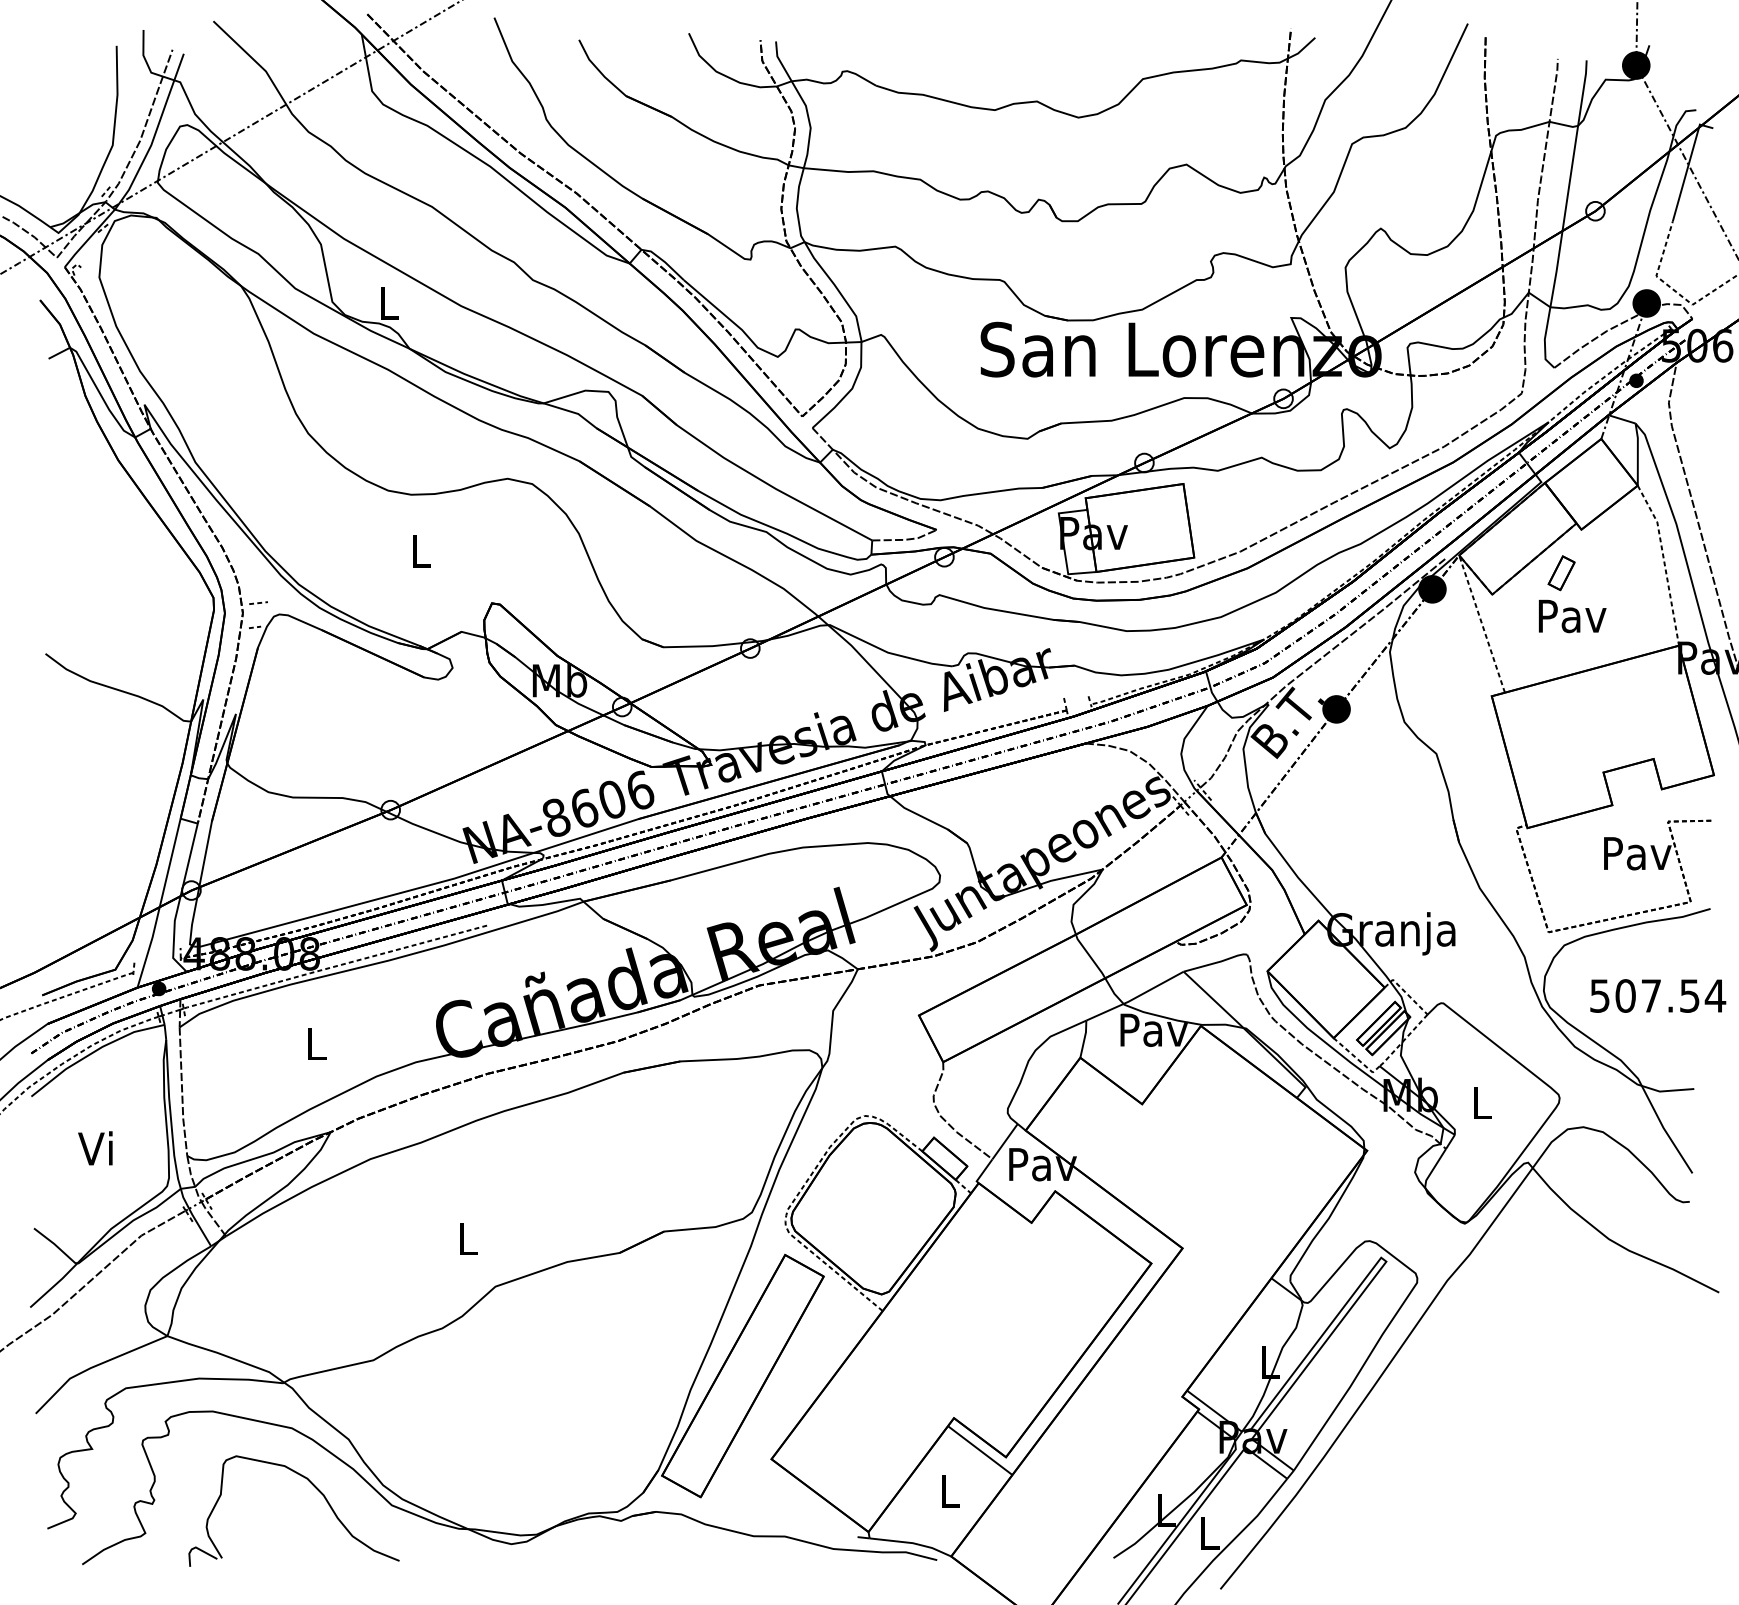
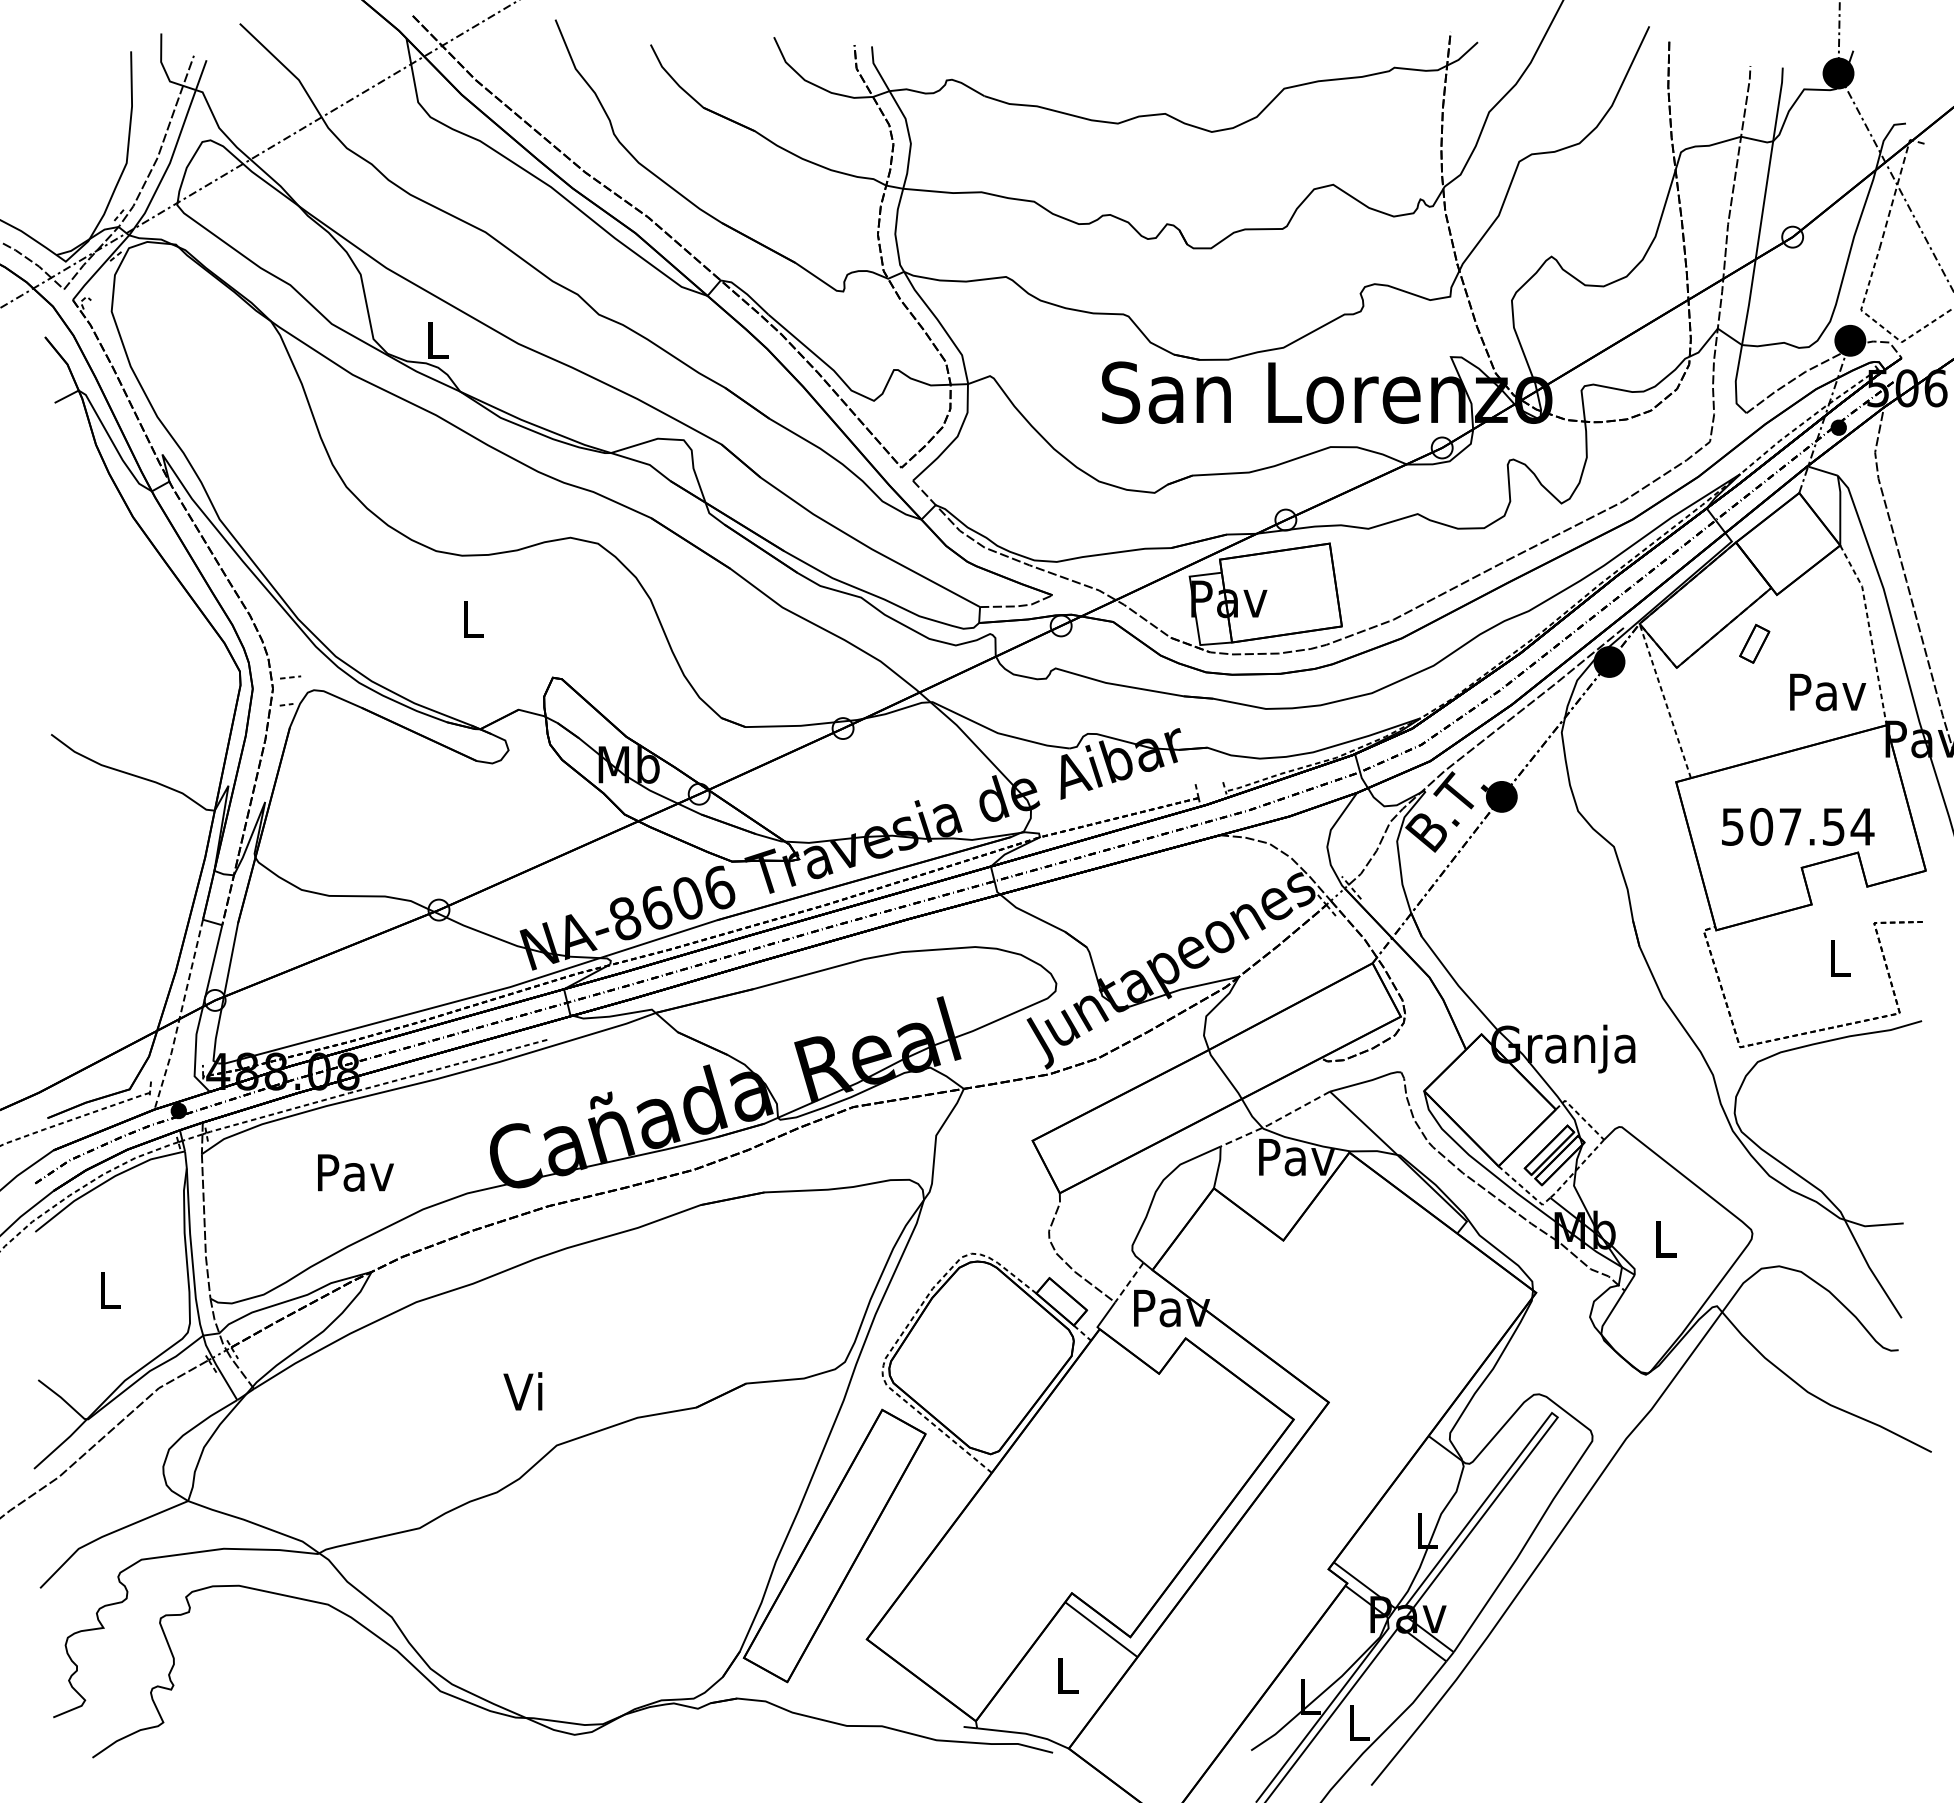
line: (1688, 166) -> (1897, 186), solid -> dashed
text: (1573, 616) -> (1828, 692), moved
text: (1638, 853) -> (1840, 958), Pav -> L
line: (160, 903) -> (180, 1015), solid -> dashed
text: (1658, 995) -> (1798, 826), moved
line: (1135, 998) -> (1275, 1121), solid -> dashed
text: (316, 1043) -> (355, 1172), L -> Pav
line: (1005, 1142) -> (1129, 1283), solid -> dashed
text: (94, 1147) -> (106, 1289), Vi -> L
text: (464, 1238) -> (522, 1391), L -> Vi
part: (319, 1492) -> (358, 1676), removed

